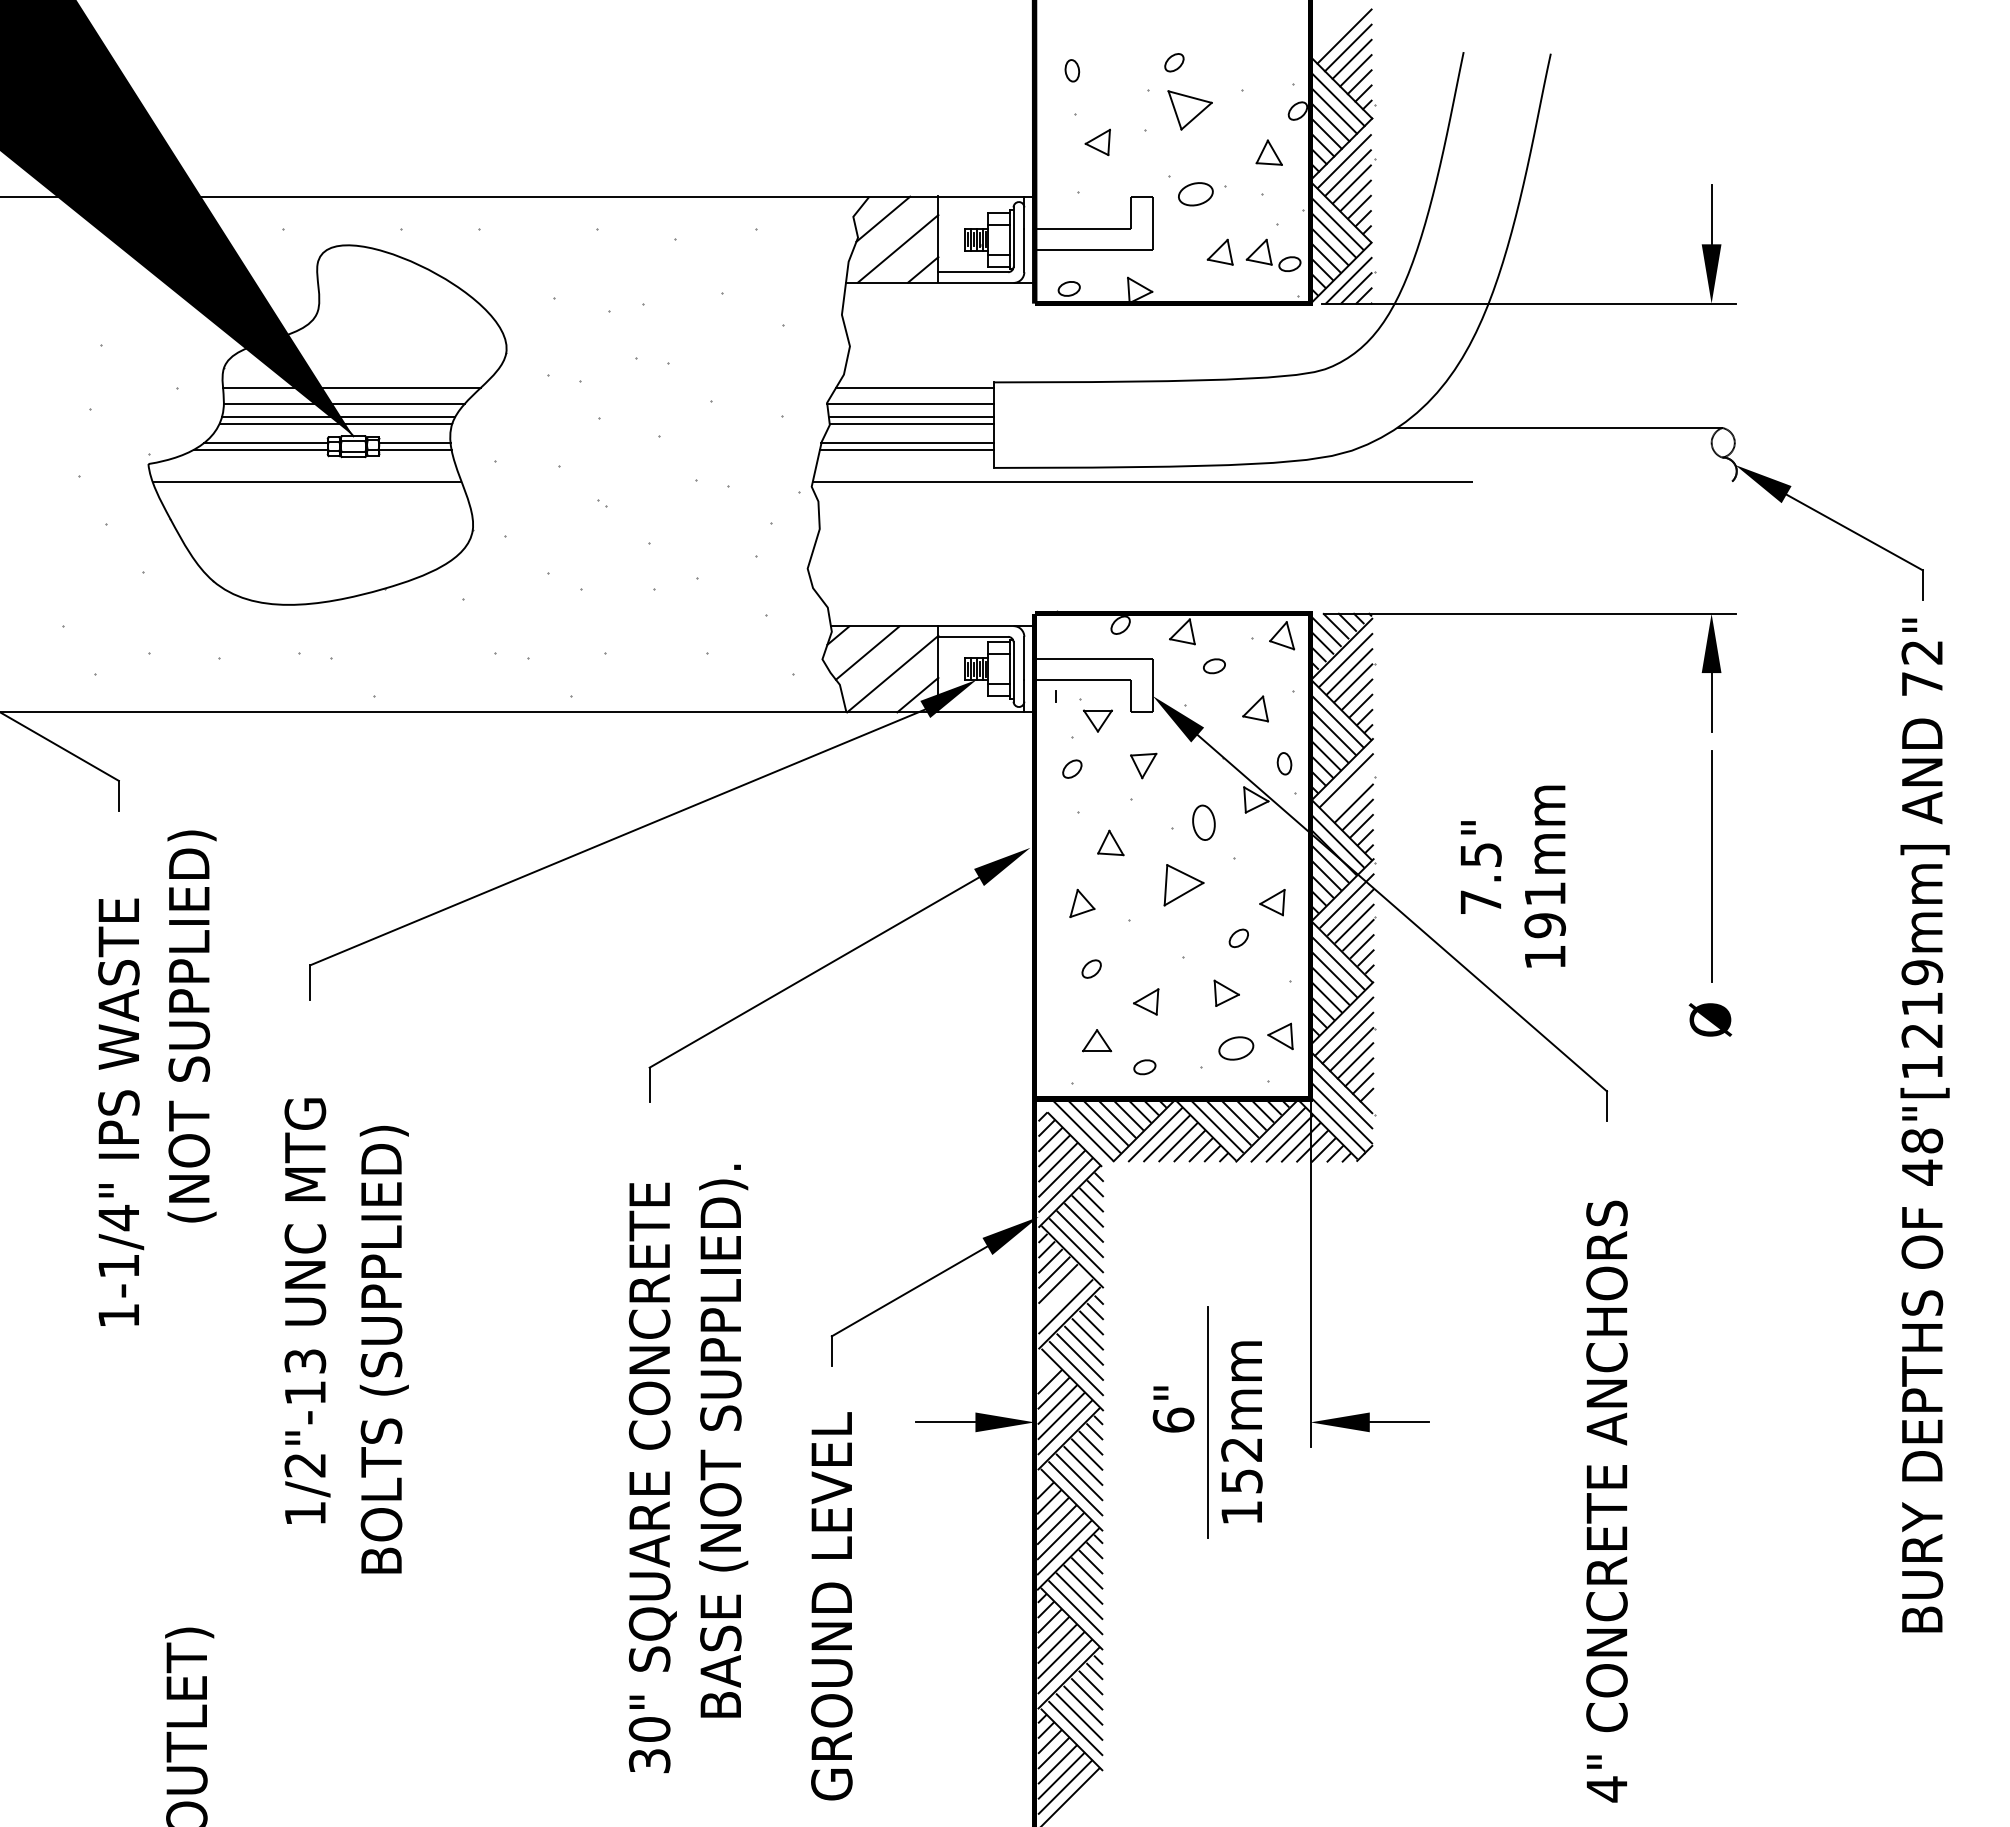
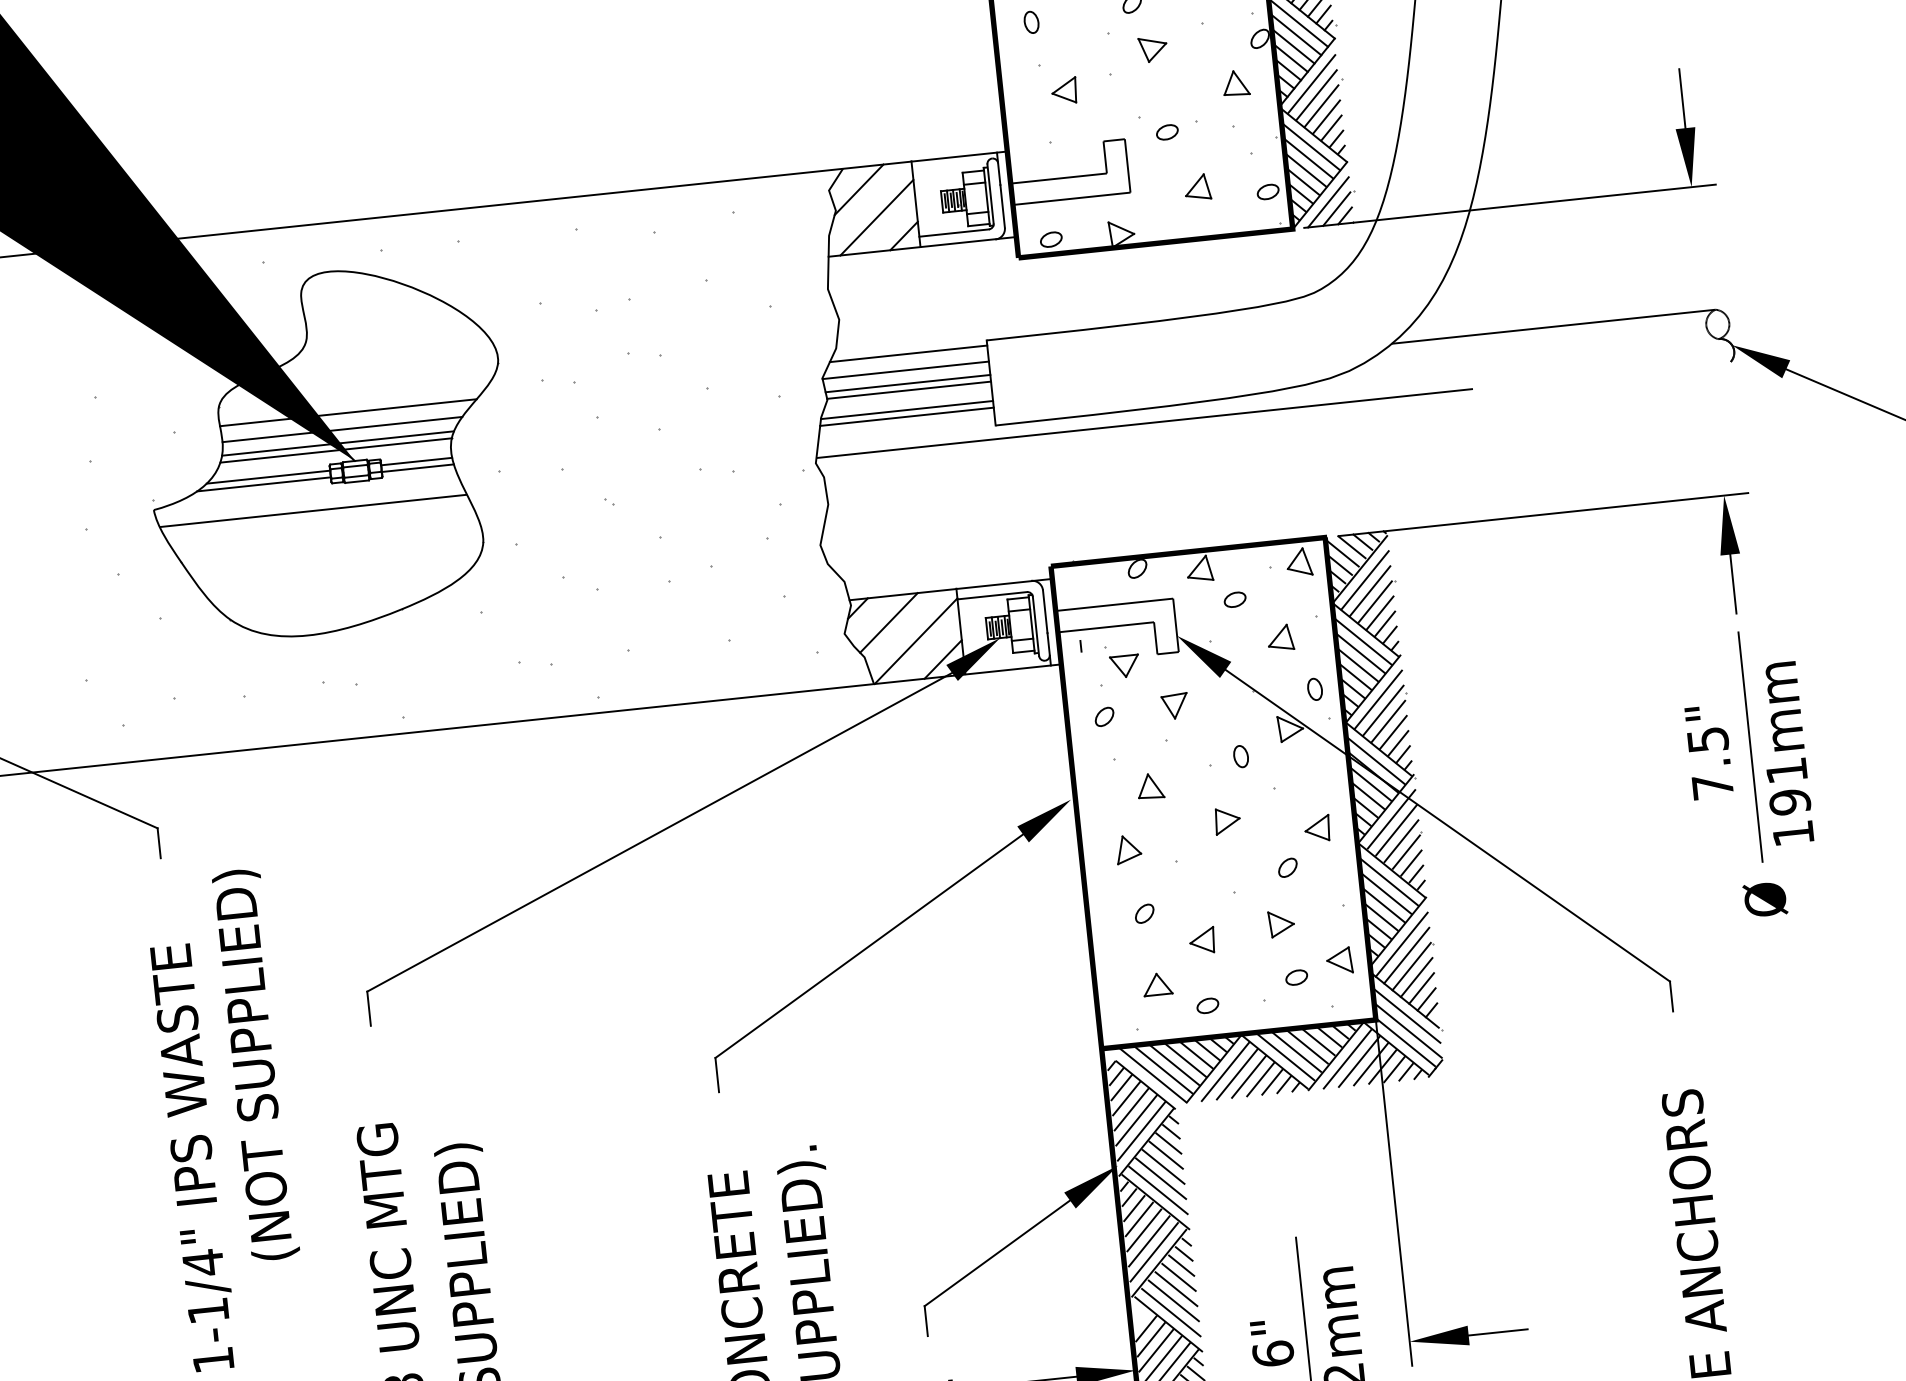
part: (1190, 110) -> (1153, 49), size x0.62
part: (1195, 194) -> (1166, 132), size x0.62
part: (1258, 251) -> (1235, 182), removed
line: (1349, 791) -> (1382, 710), added
part: (1203, 822) -> (1240, 756), size x0.62
text: (1481, 867) -> (1709, 752), moved
text: (1544, 876) -> (1784, 753), moved
part: (1183, 885) -> (1227, 821), size x0.62
part: (1235, 1048) -> (1296, 977), size x0.62
line: (1061, 1295) -> (1148, 1241), added

